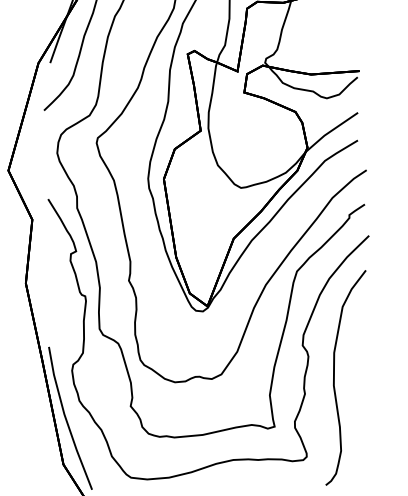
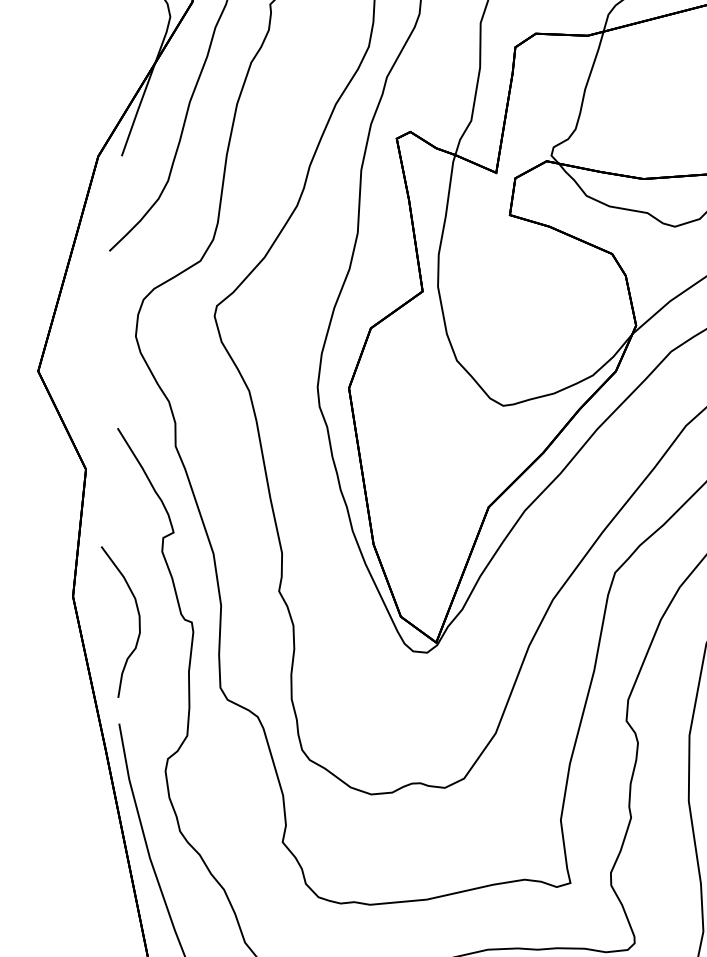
curve: (57, 291) -> (136, 612), added

